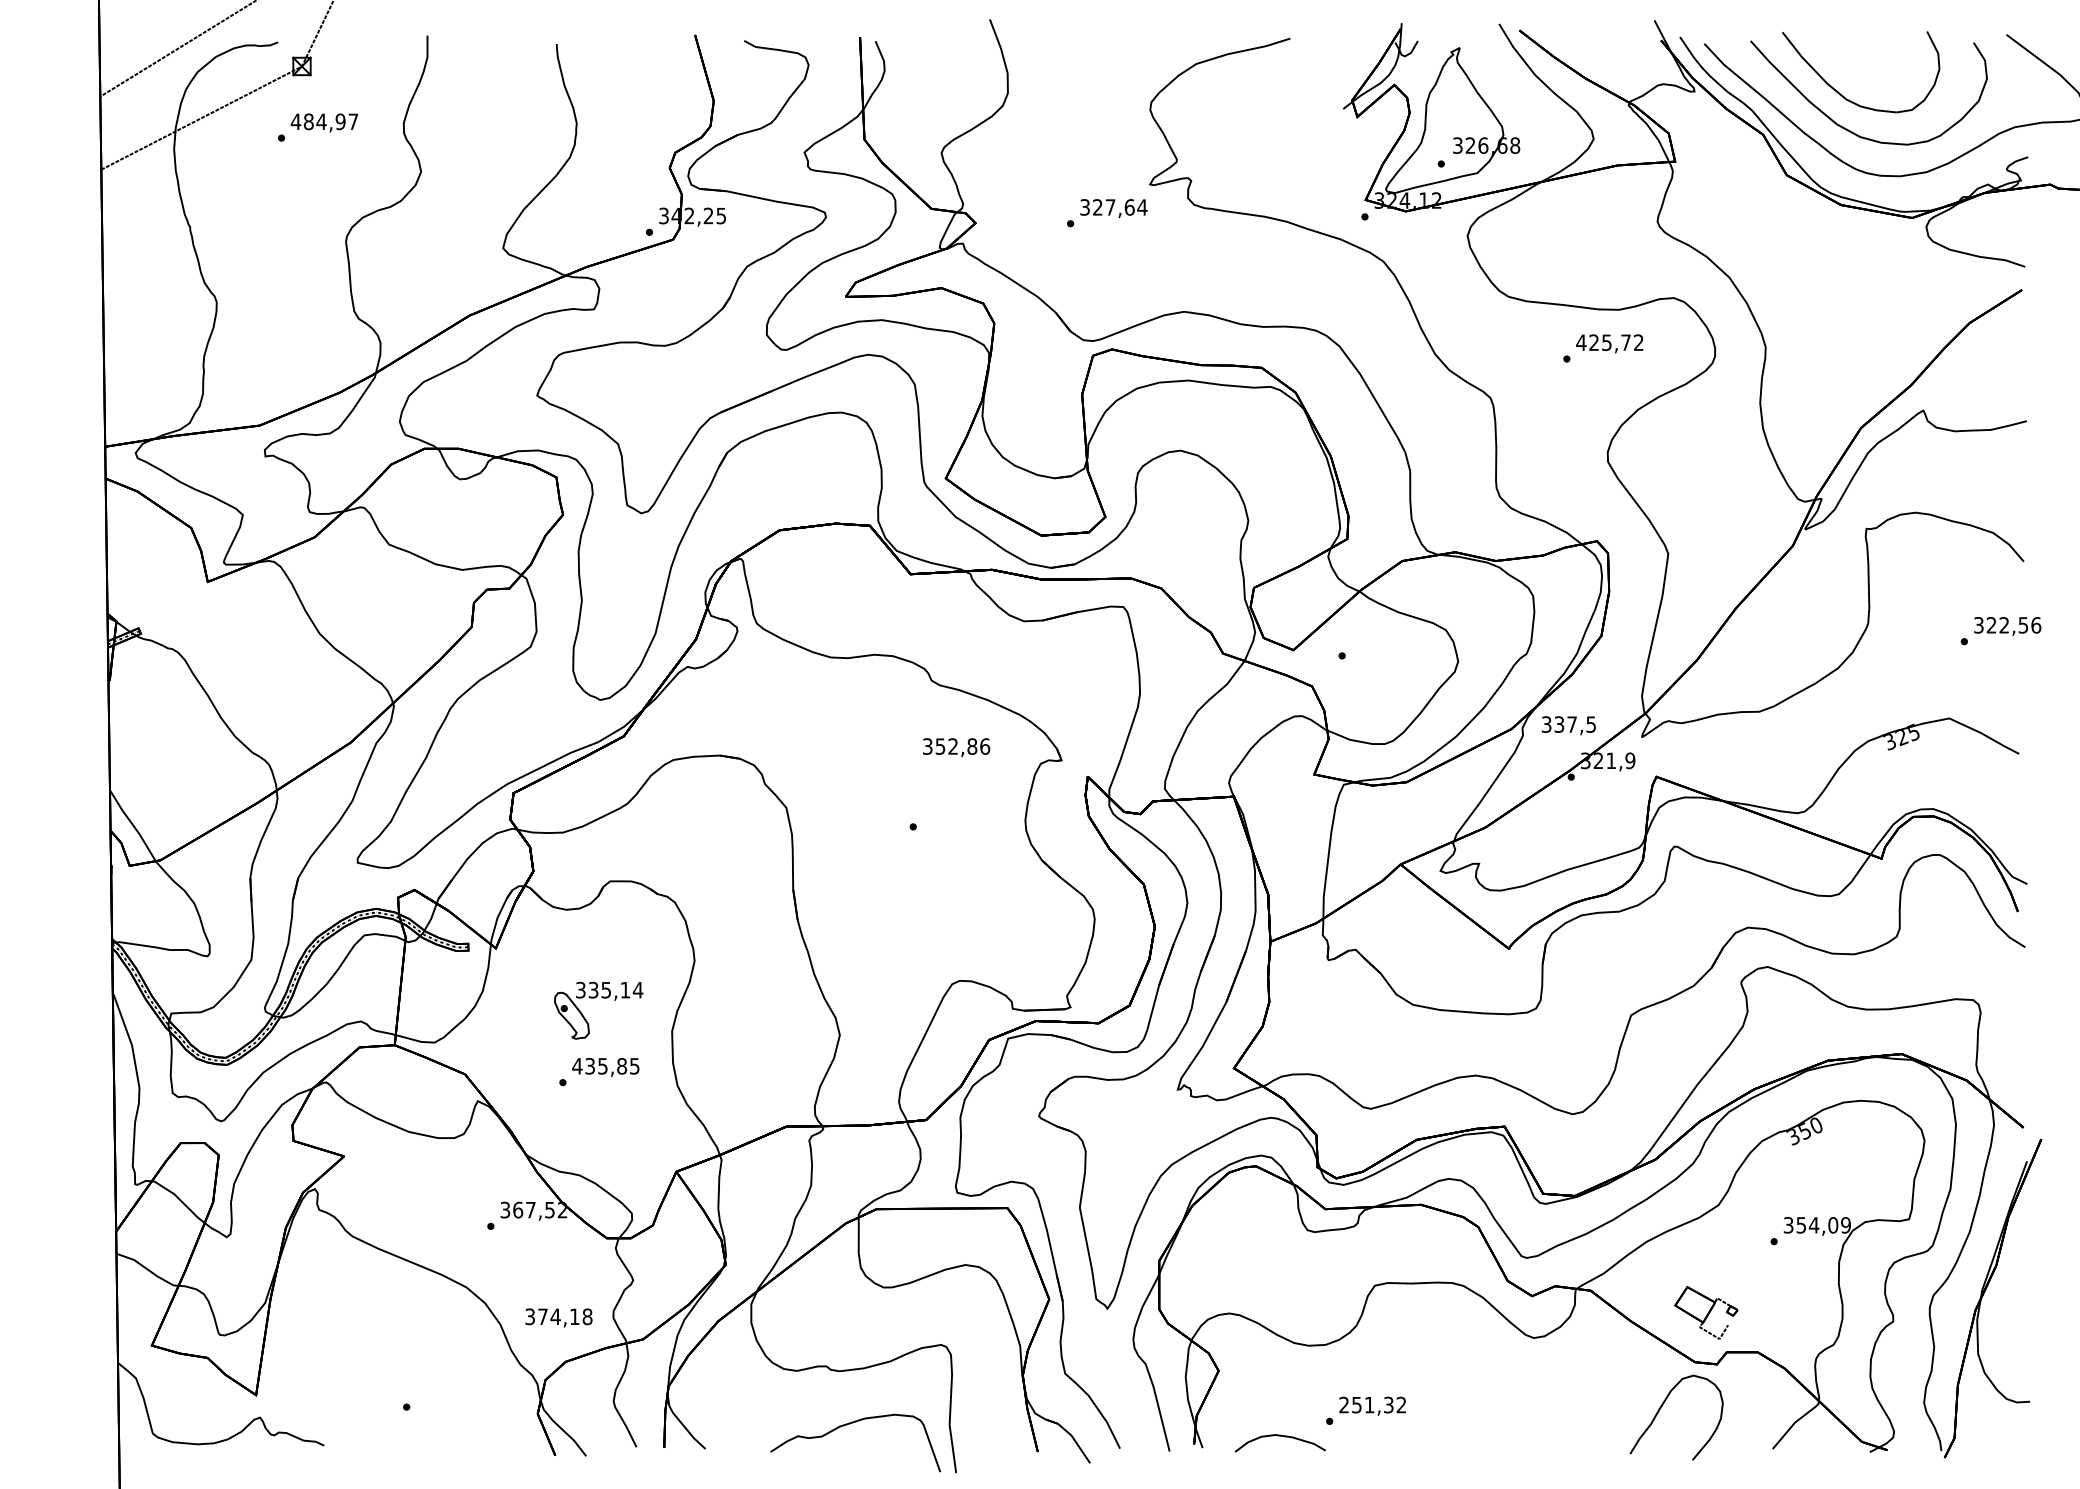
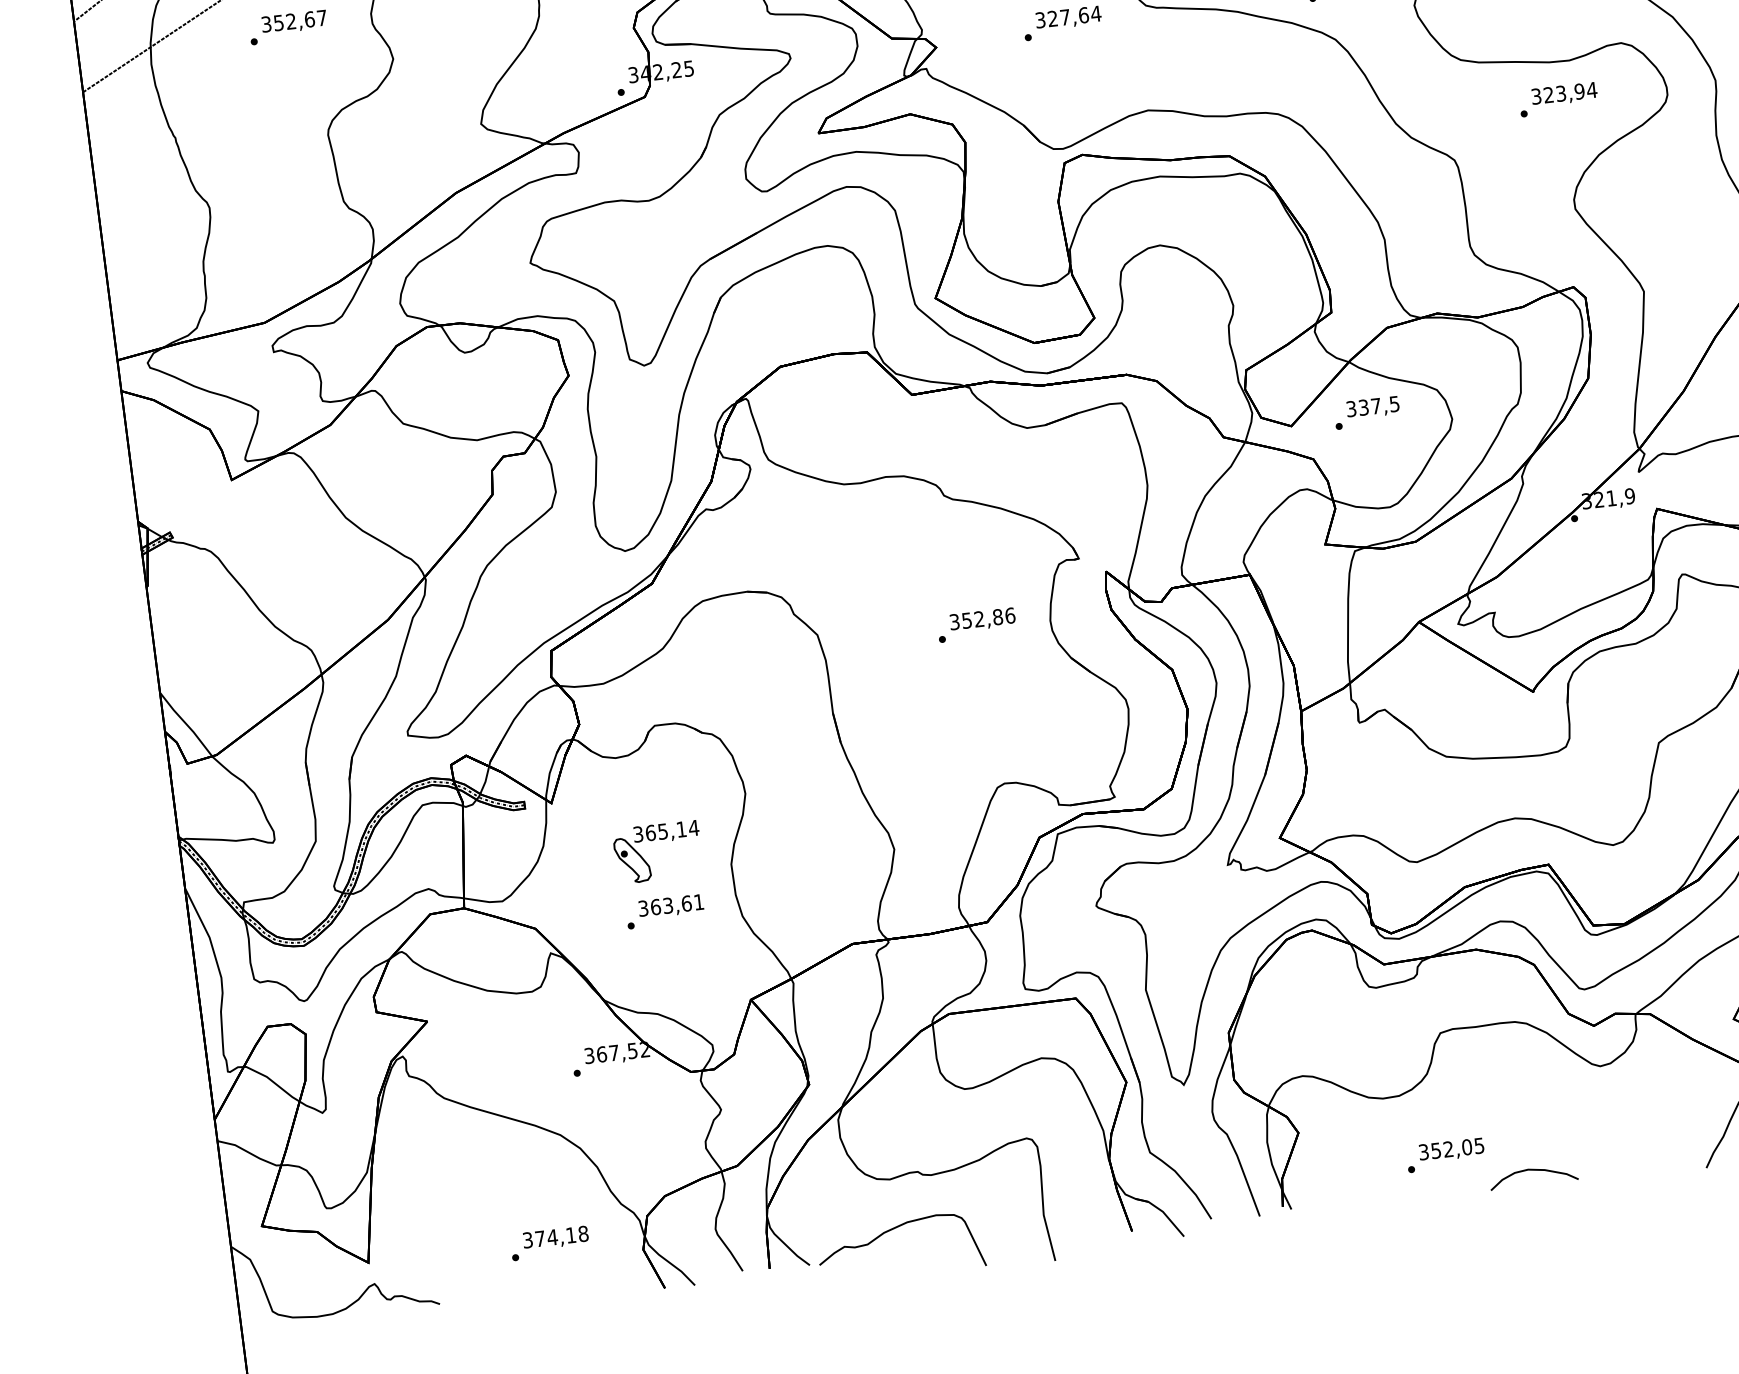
text: (317, 121) -> (287, 21), 484,97 -> 352,67
text: (1609, 342) -> (1563, 93), 425,72 -> 323,94
text: (1568, 725) -> (1372, 407), moved
text: (956, 747) -> (982, 619), moved
text: (593, 989) -> (650, 832), 335,14 -> 365,14
text: (605, 1066) -> (670, 905), 435,85 -> 363,61
text: (558, 1317) -> (555, 1237), moved
text: (1372, 1404) -> (1451, 1148), 251,32 -> 352,05
curve: (850, 1424) -> (894, 1229), moved
curve: (1279, 1436) -> (1532, 1170), moved

